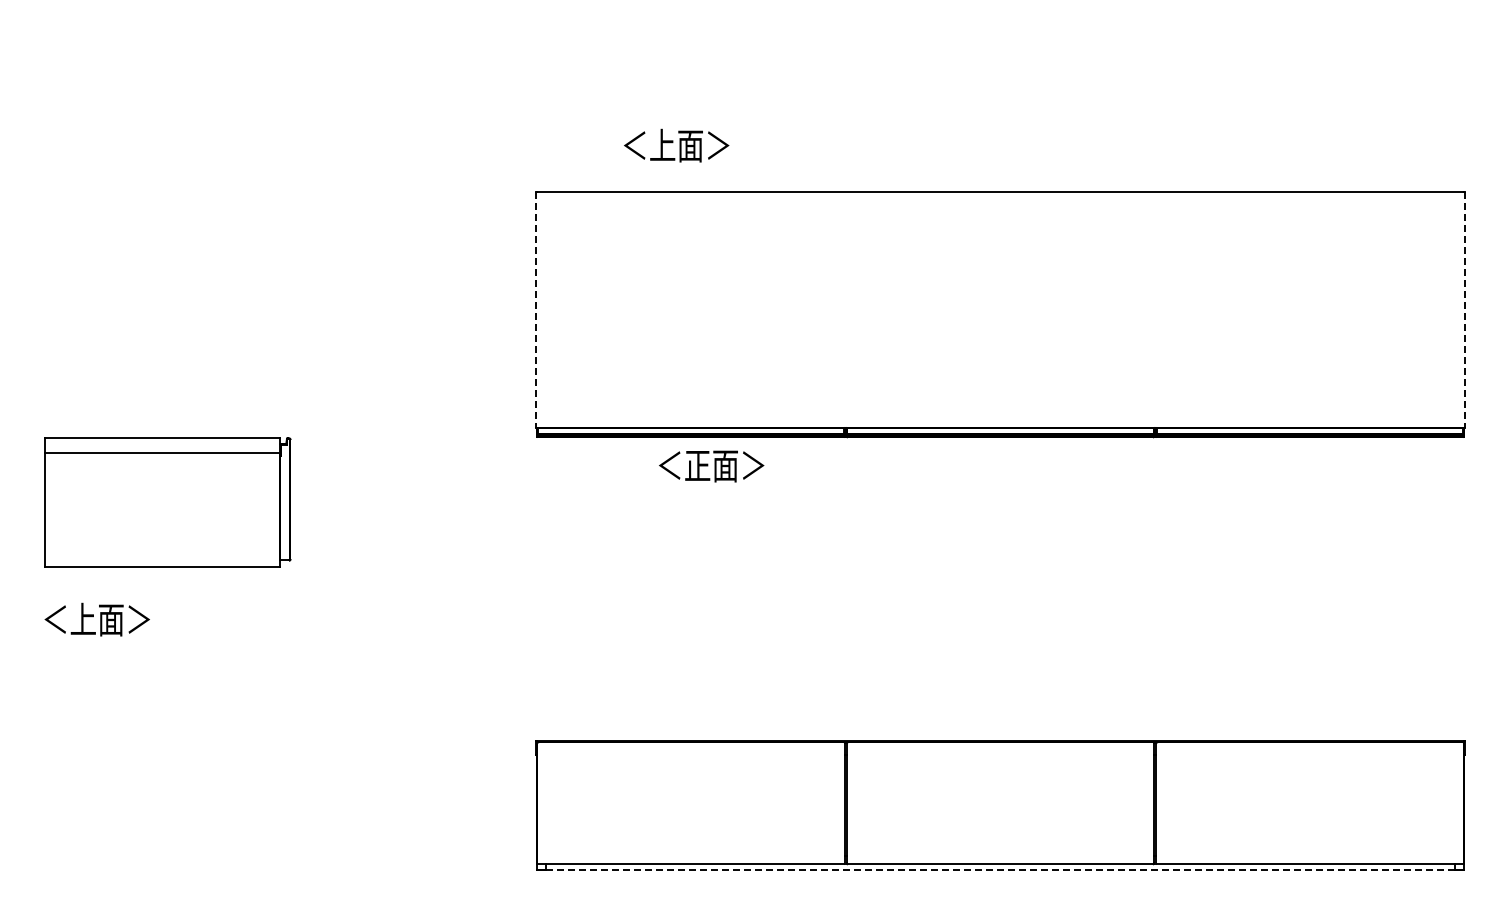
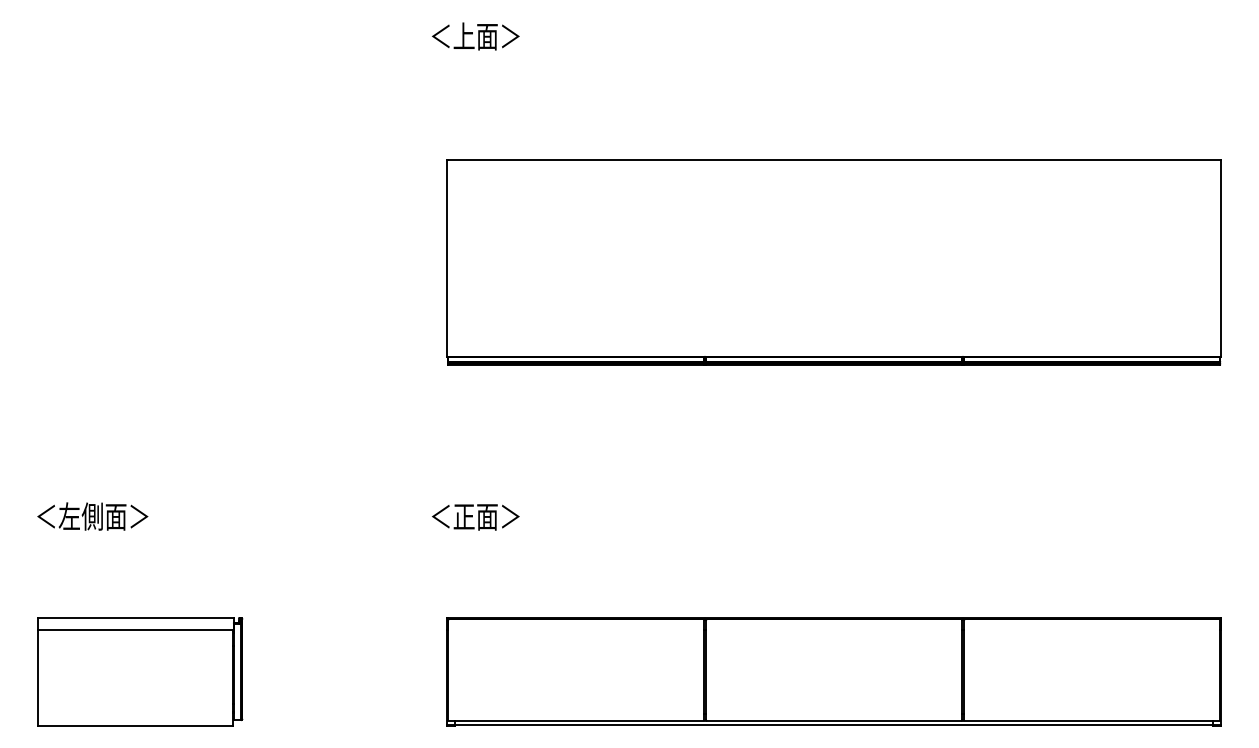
text: (676, 145) -> (475, 36), moved
line: (536, 310) -> (447, 258), dashed -> solid
line: (1464, 310) -> (1221, 258), dashed -> solid
text: (711, 466) -> (475, 517), moved
part: (167, 502) -> (139, 671), moved
text: (123, 619) -> (103, 516), ＜上面＞ -> ＜左側面＞
line: (1000, 869) -> (834, 724), dashed -> solid

